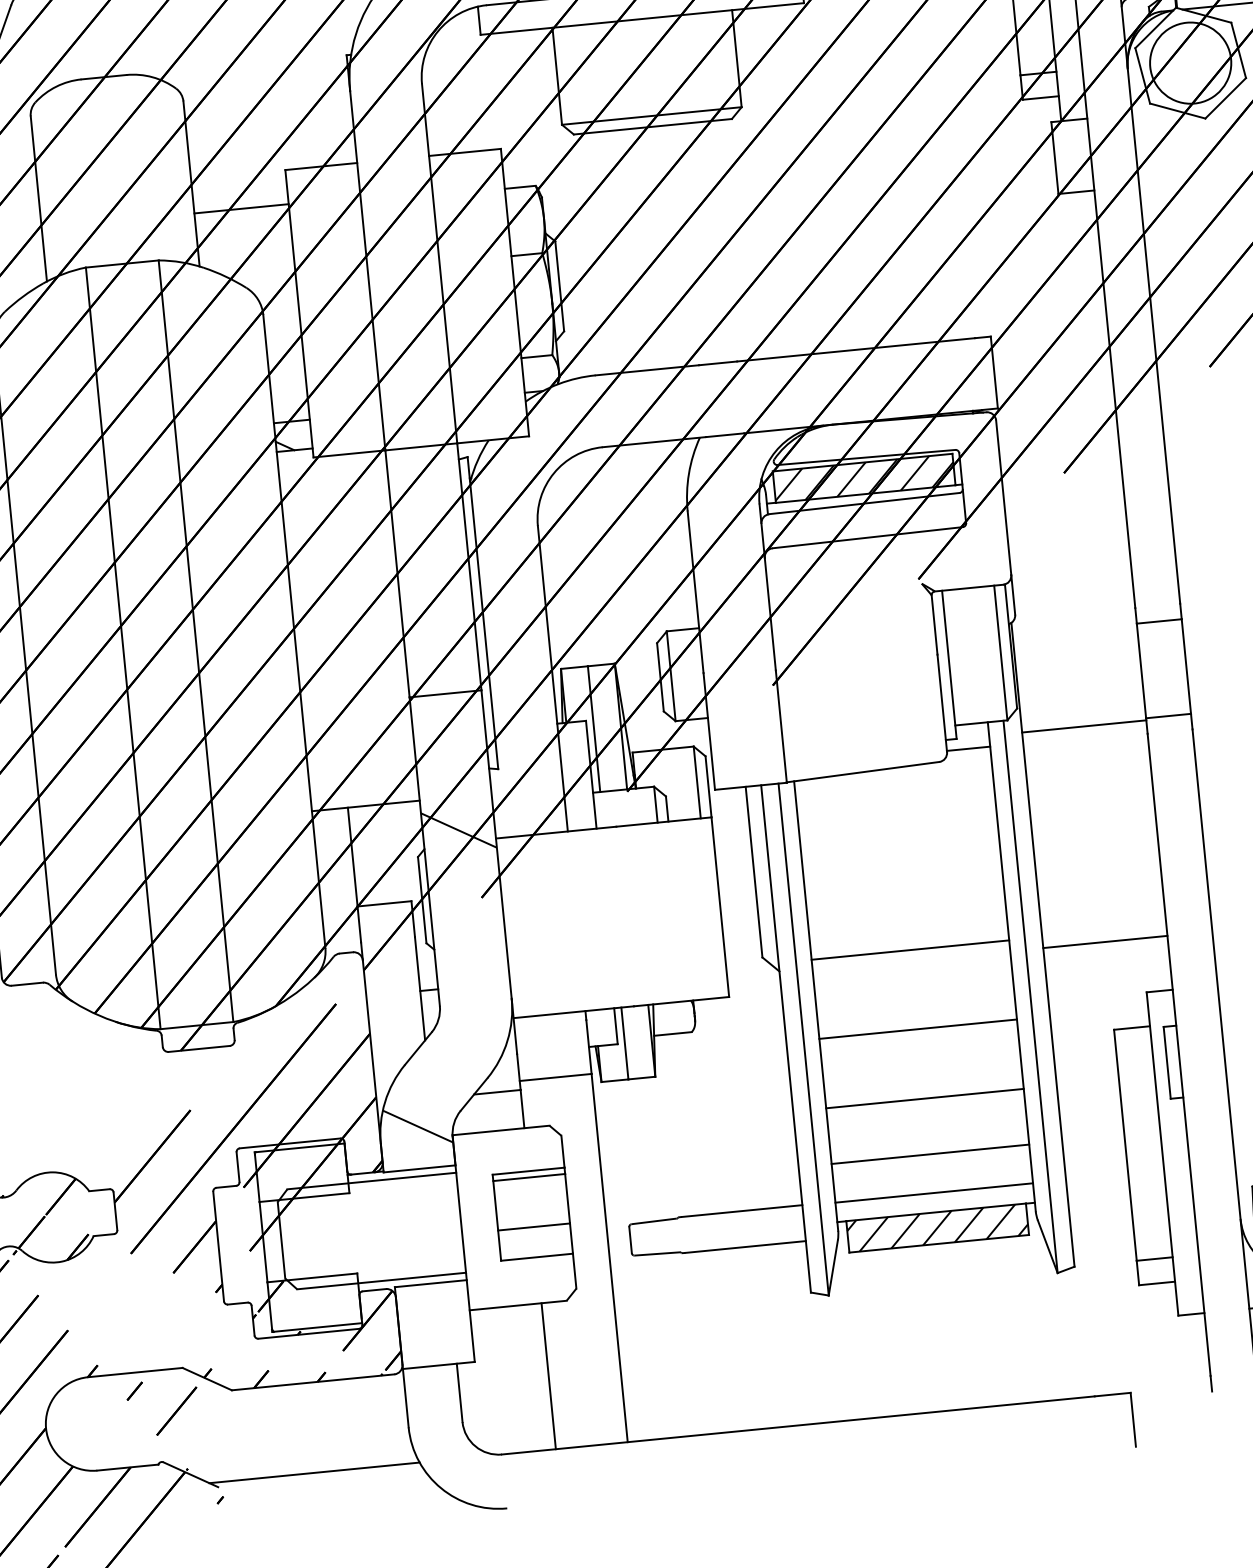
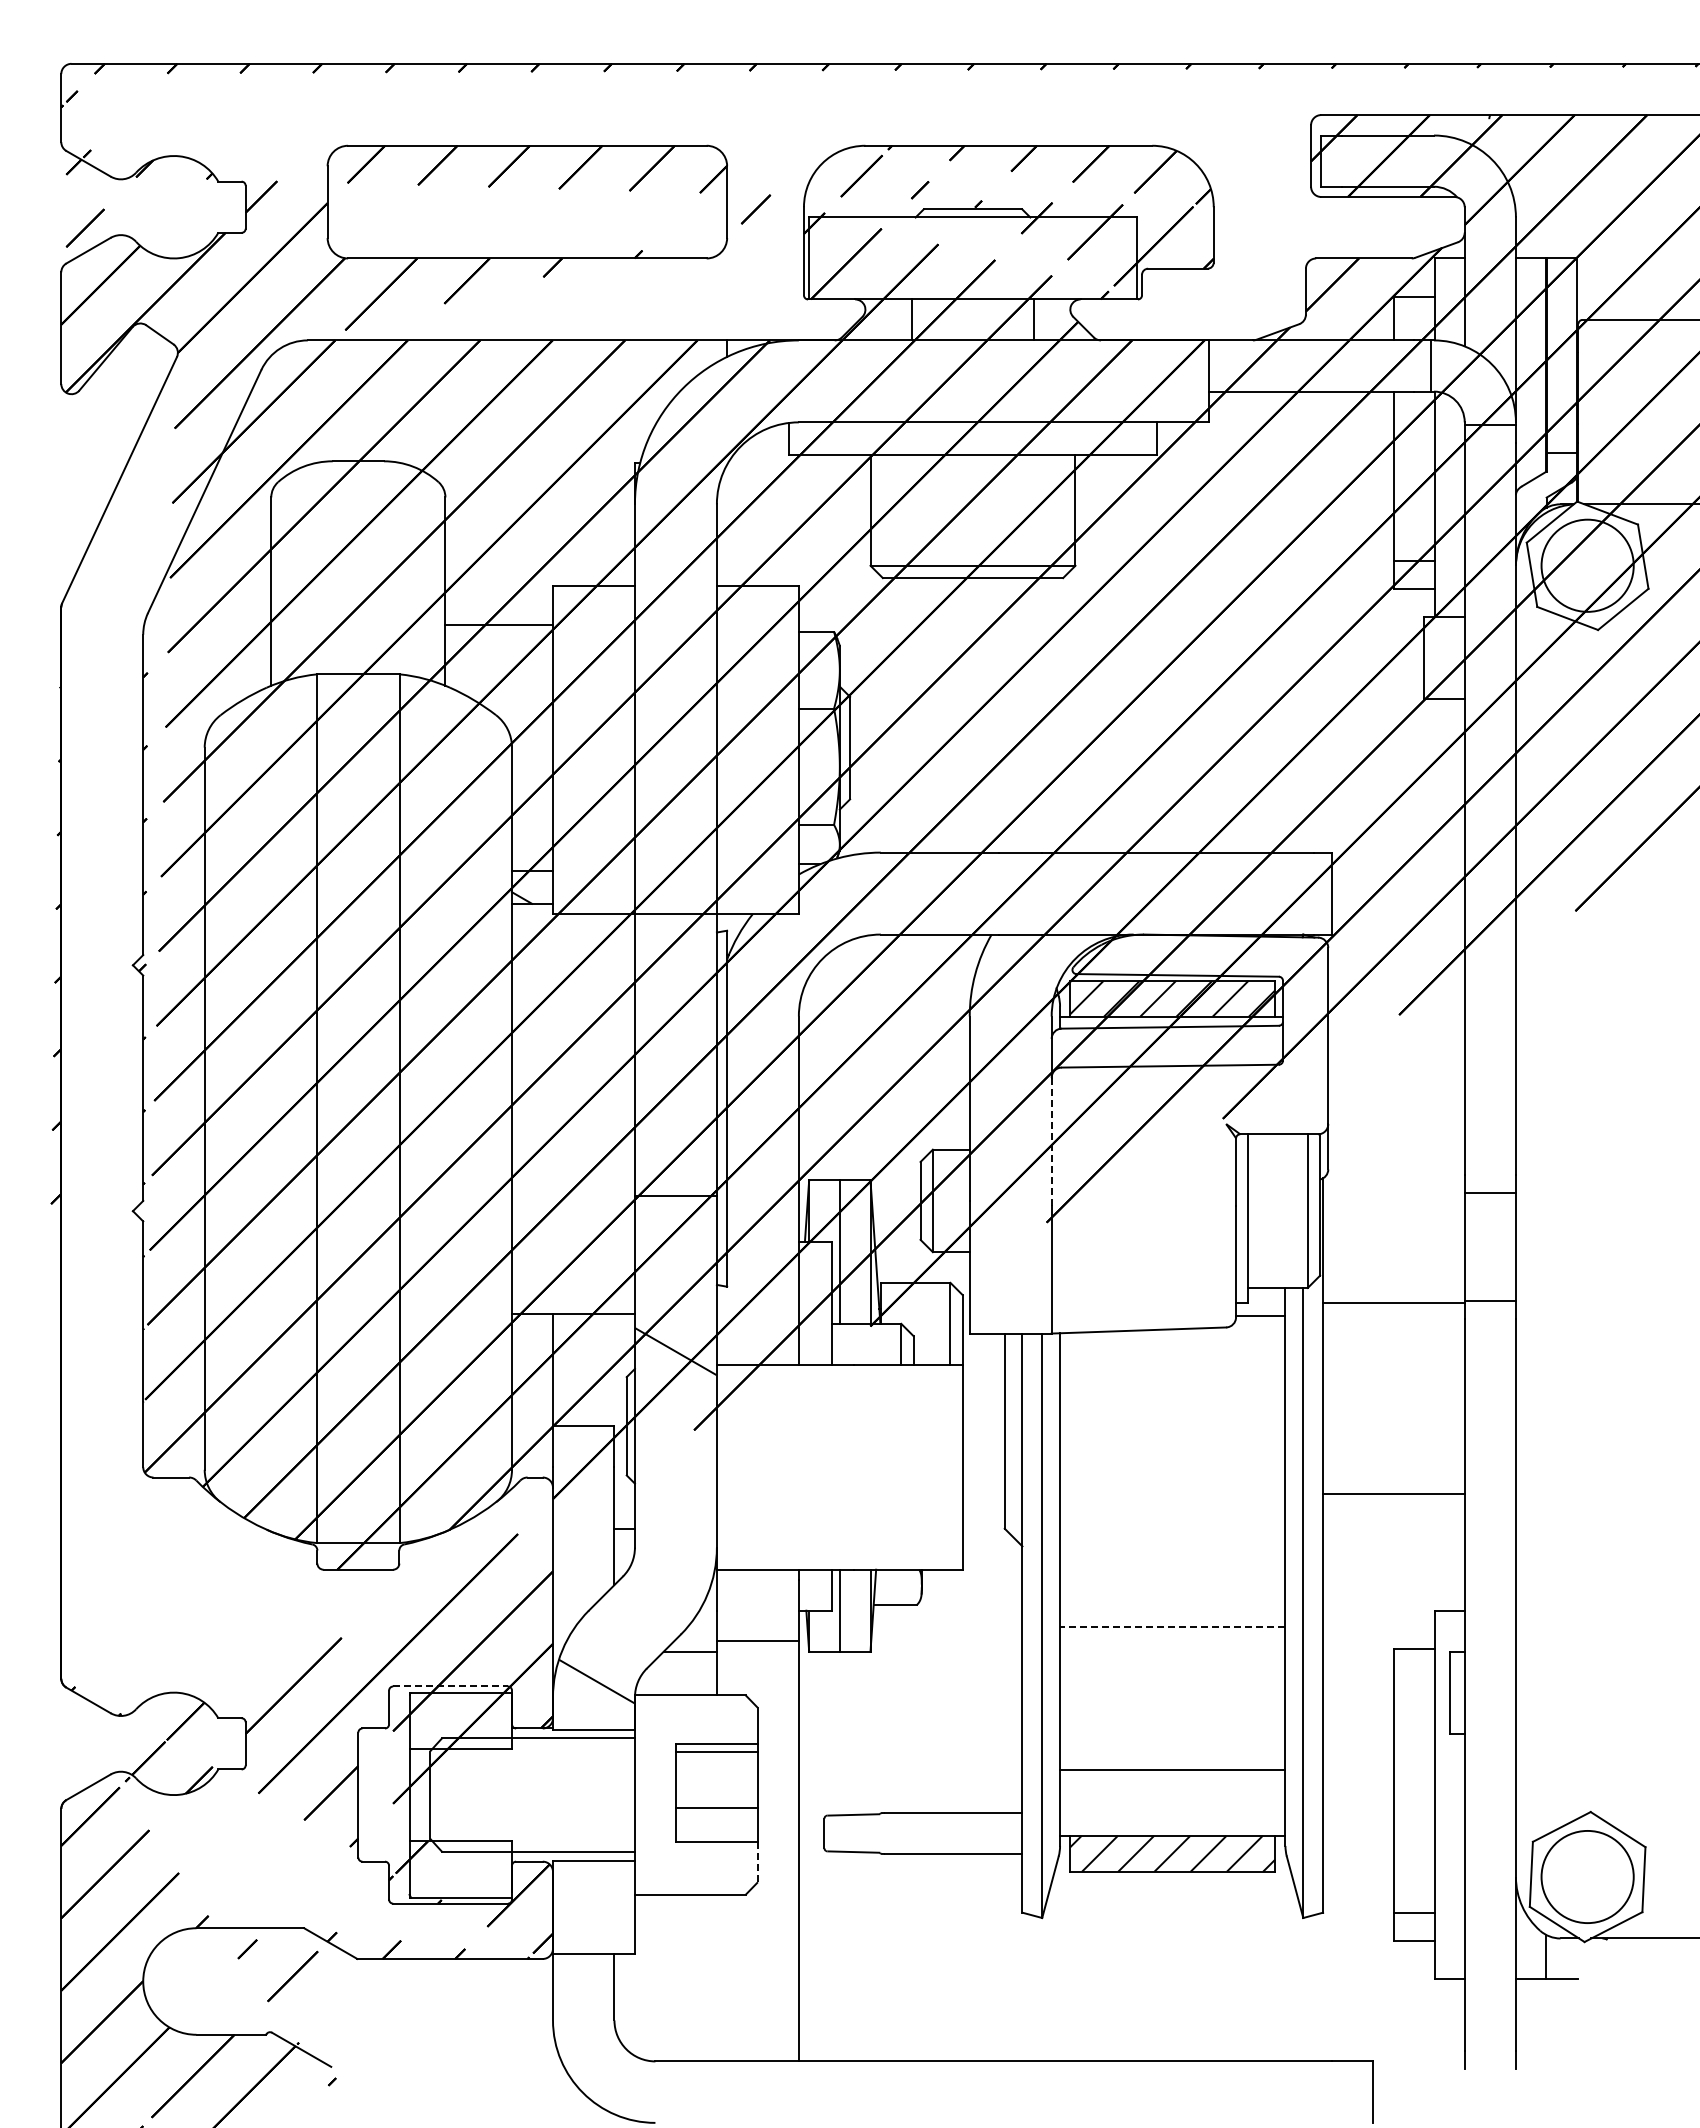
line: (770, 613) -> (1051, 1141), solid -> dashed
line: (1105, 942) -> (1393, 1494), moved
line: (910, 949) -> (1172, 1536), removed
line: (917, 1029) -> (1172, 1627), solid -> dashed
line: (924, 1098) -> (1172, 1706), removed
line: (290, 1143) -> (451, 1686), solid -> dashed
line: (933, 1192) -> (1172, 1813), removed
line: (574, 1271) -> (757, 1862), solid -> dashed
line: (548, 1375) -> (716, 1977), removed
line: (314, 1472) -> (441, 2061), removed

